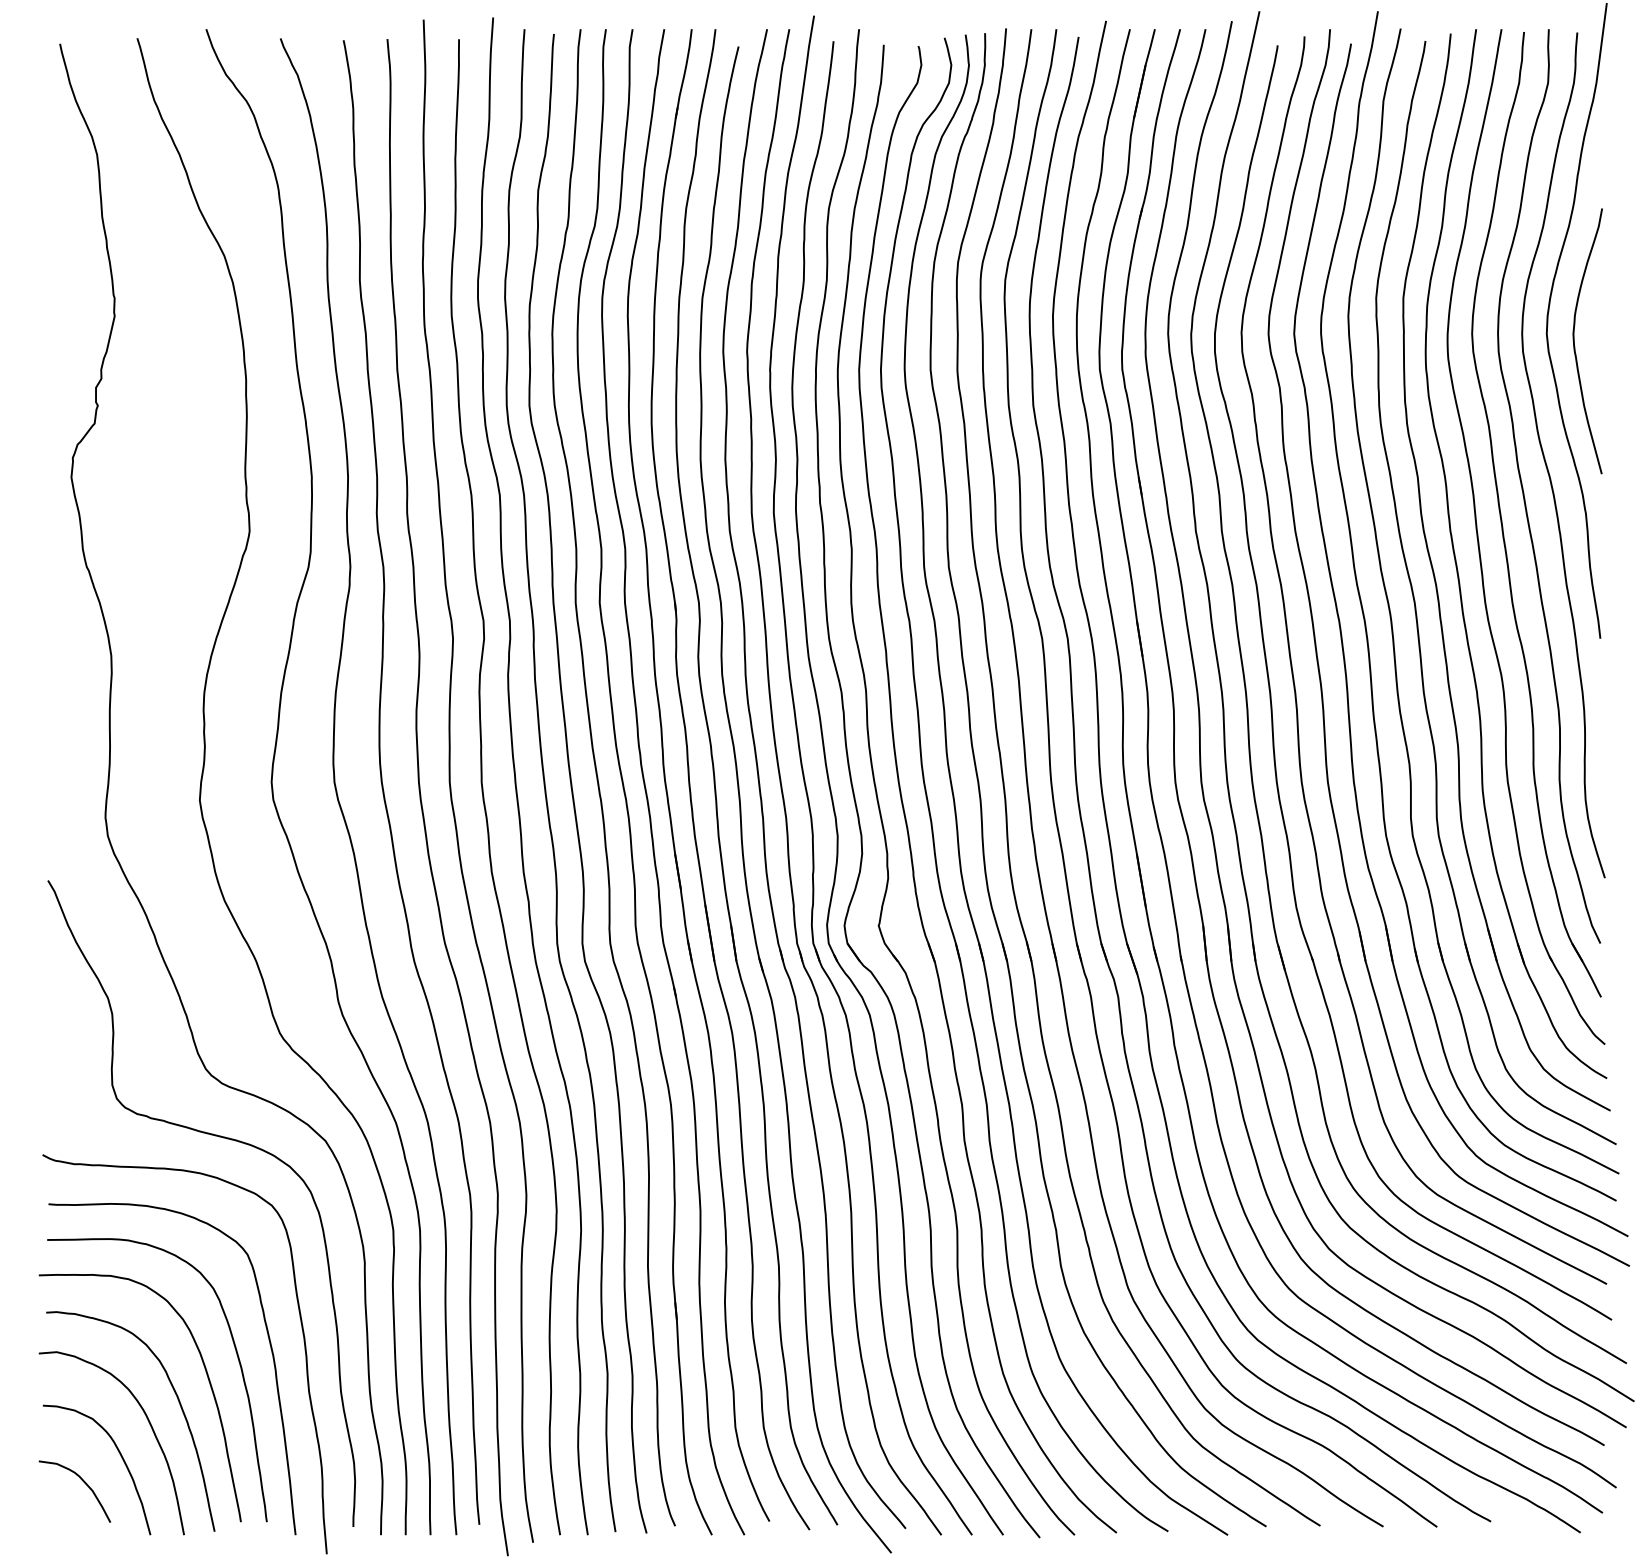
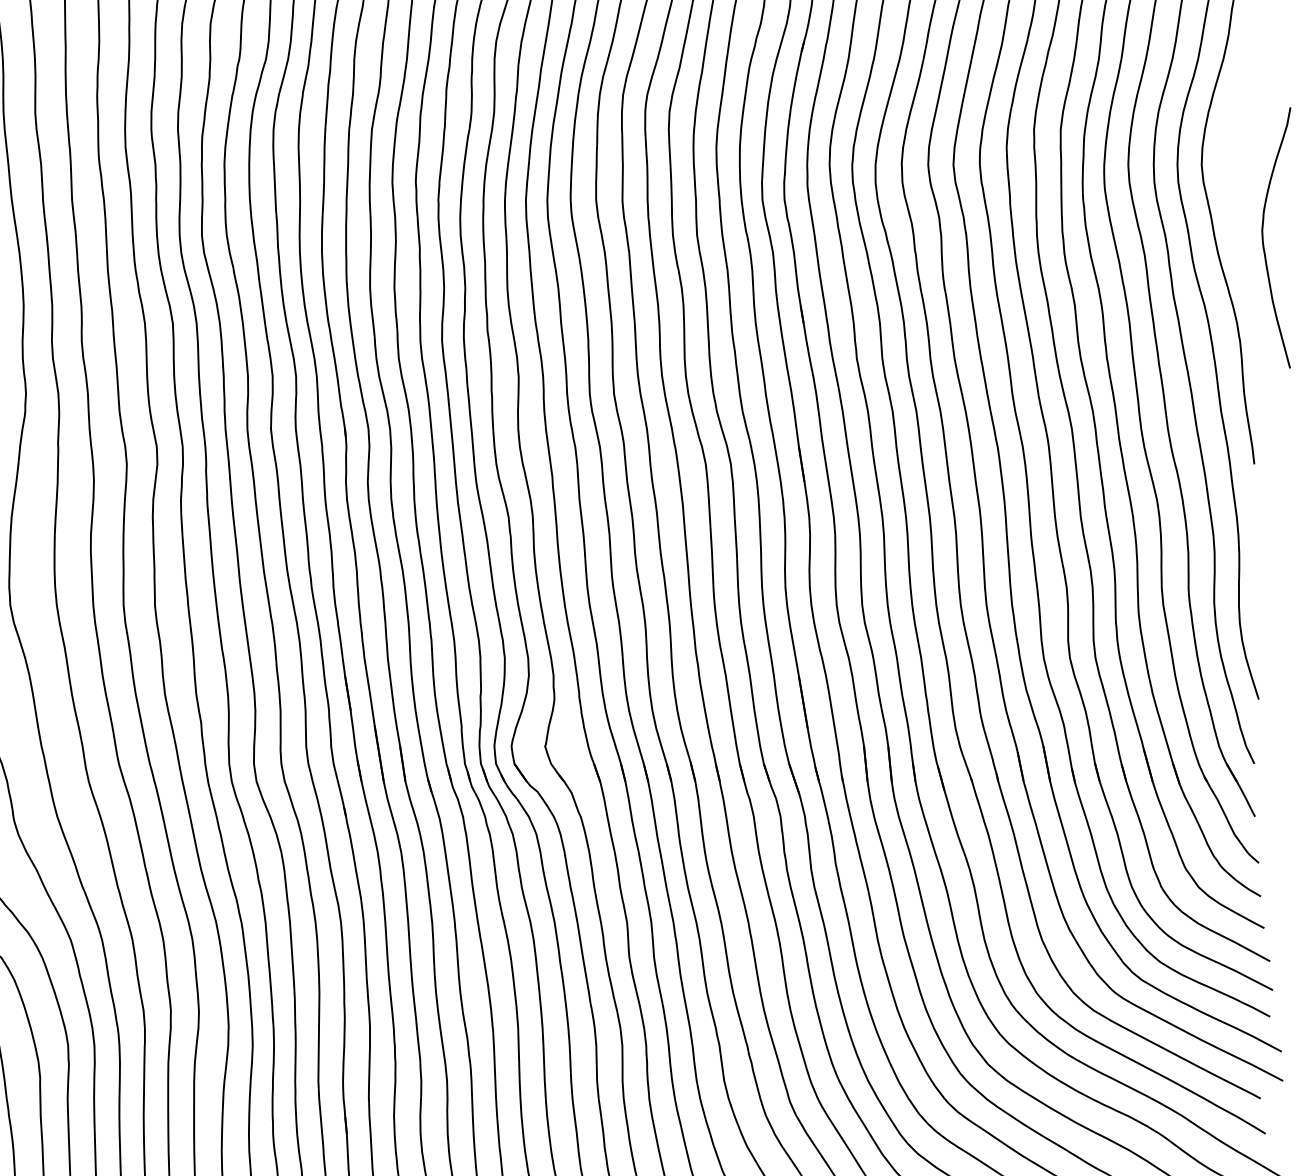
curve: (1574, 341) -> (1263, 238), moved

